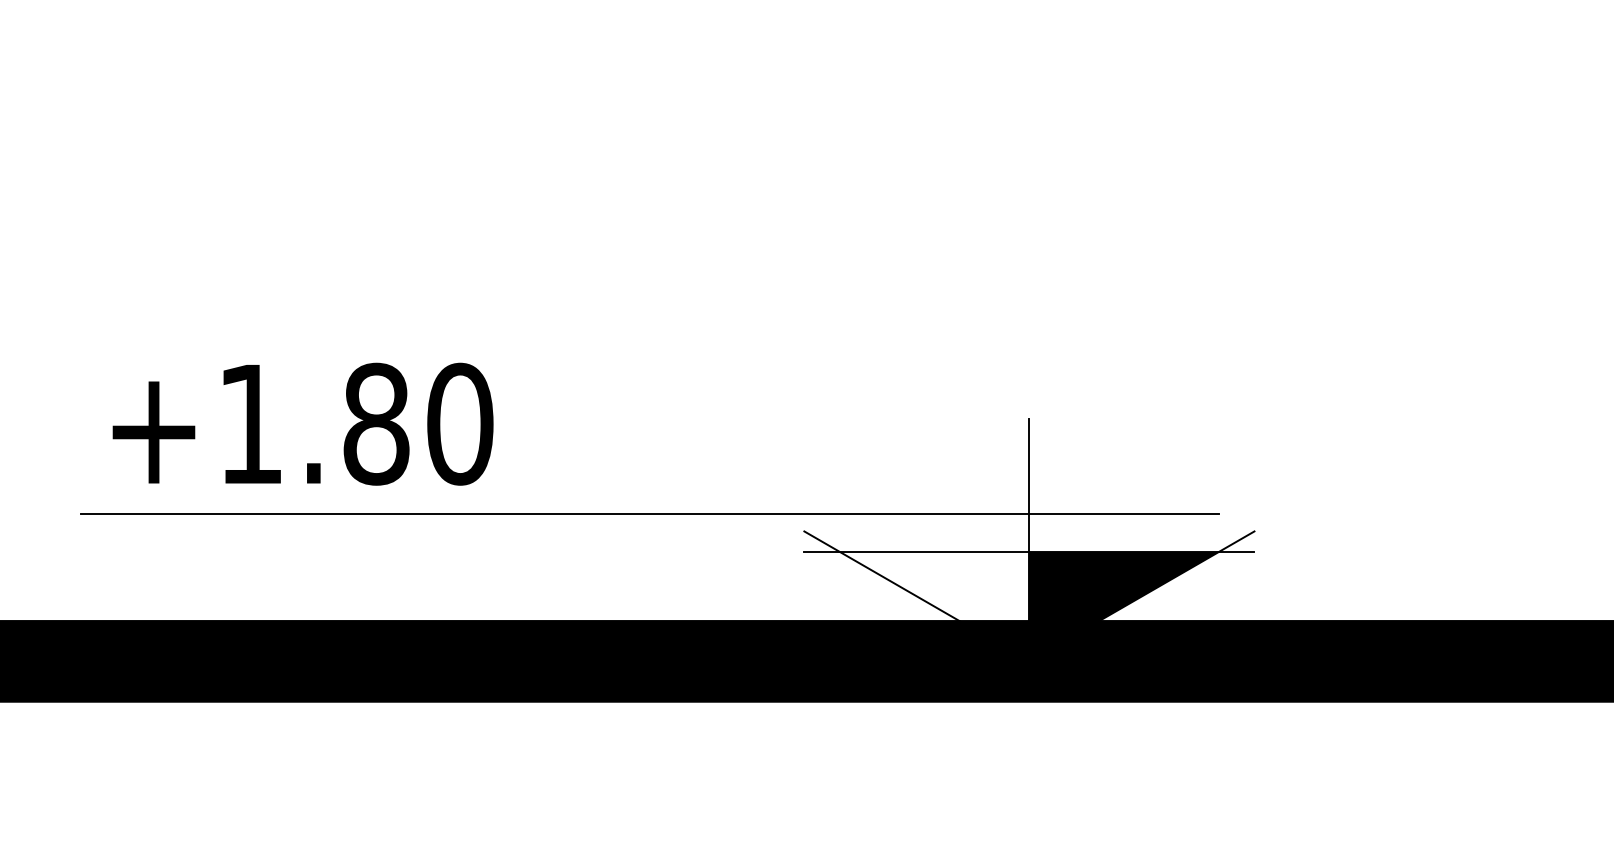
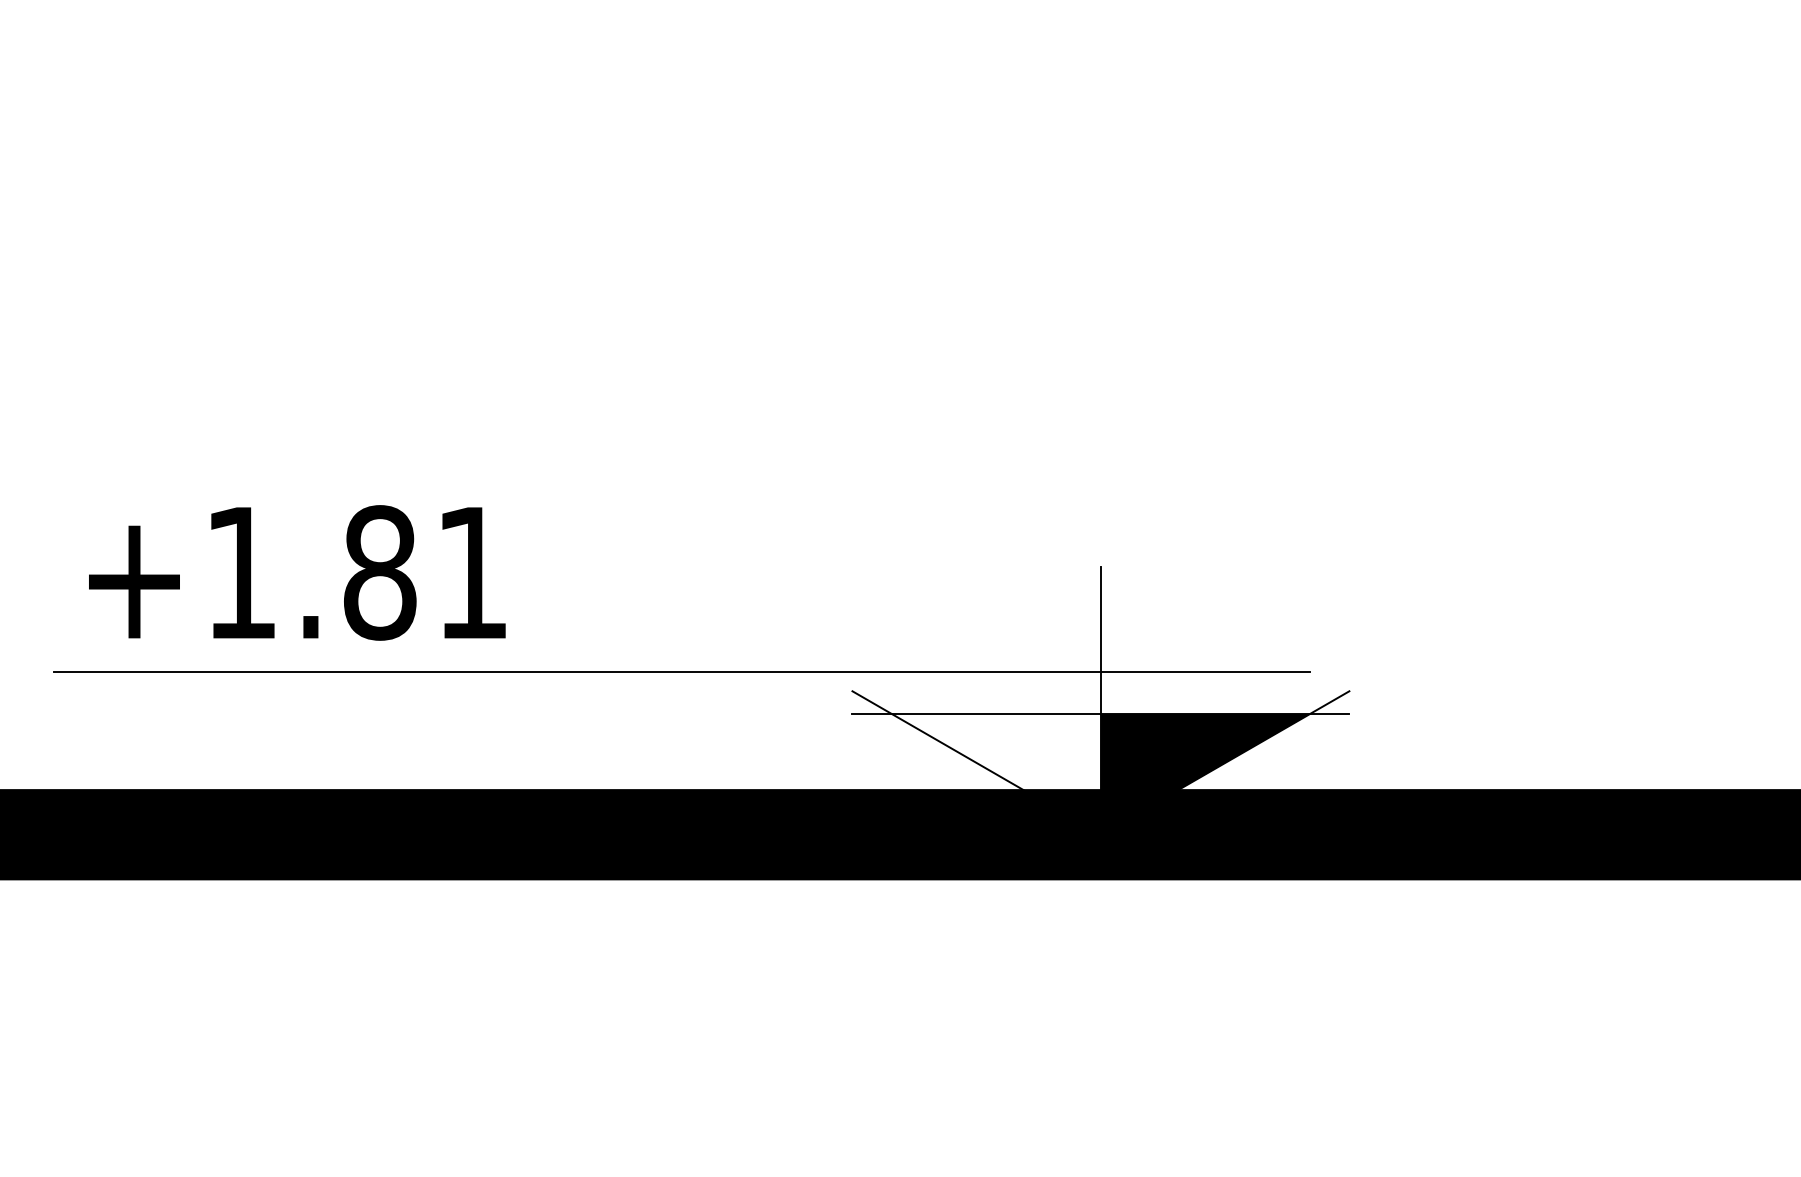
text: (460, 423) -> (472, 572), +1.80 -> +1.81

